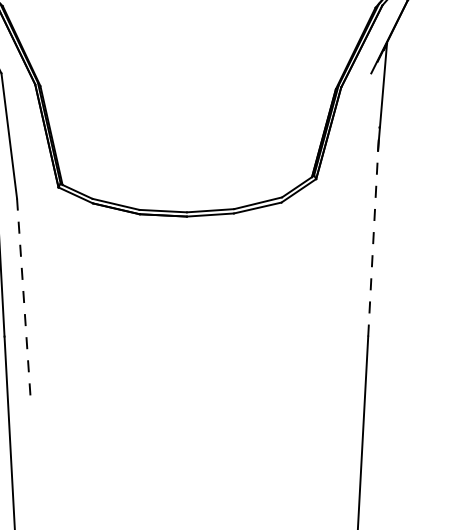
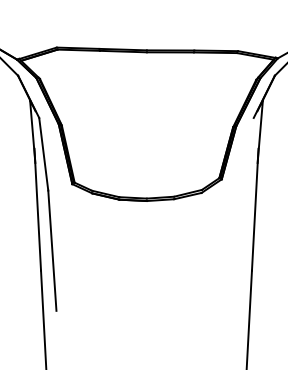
line: (374, 231) -> (255, 209), dashed -> solid
line: (24, 303) -> (52, 251), dashed -> solid

